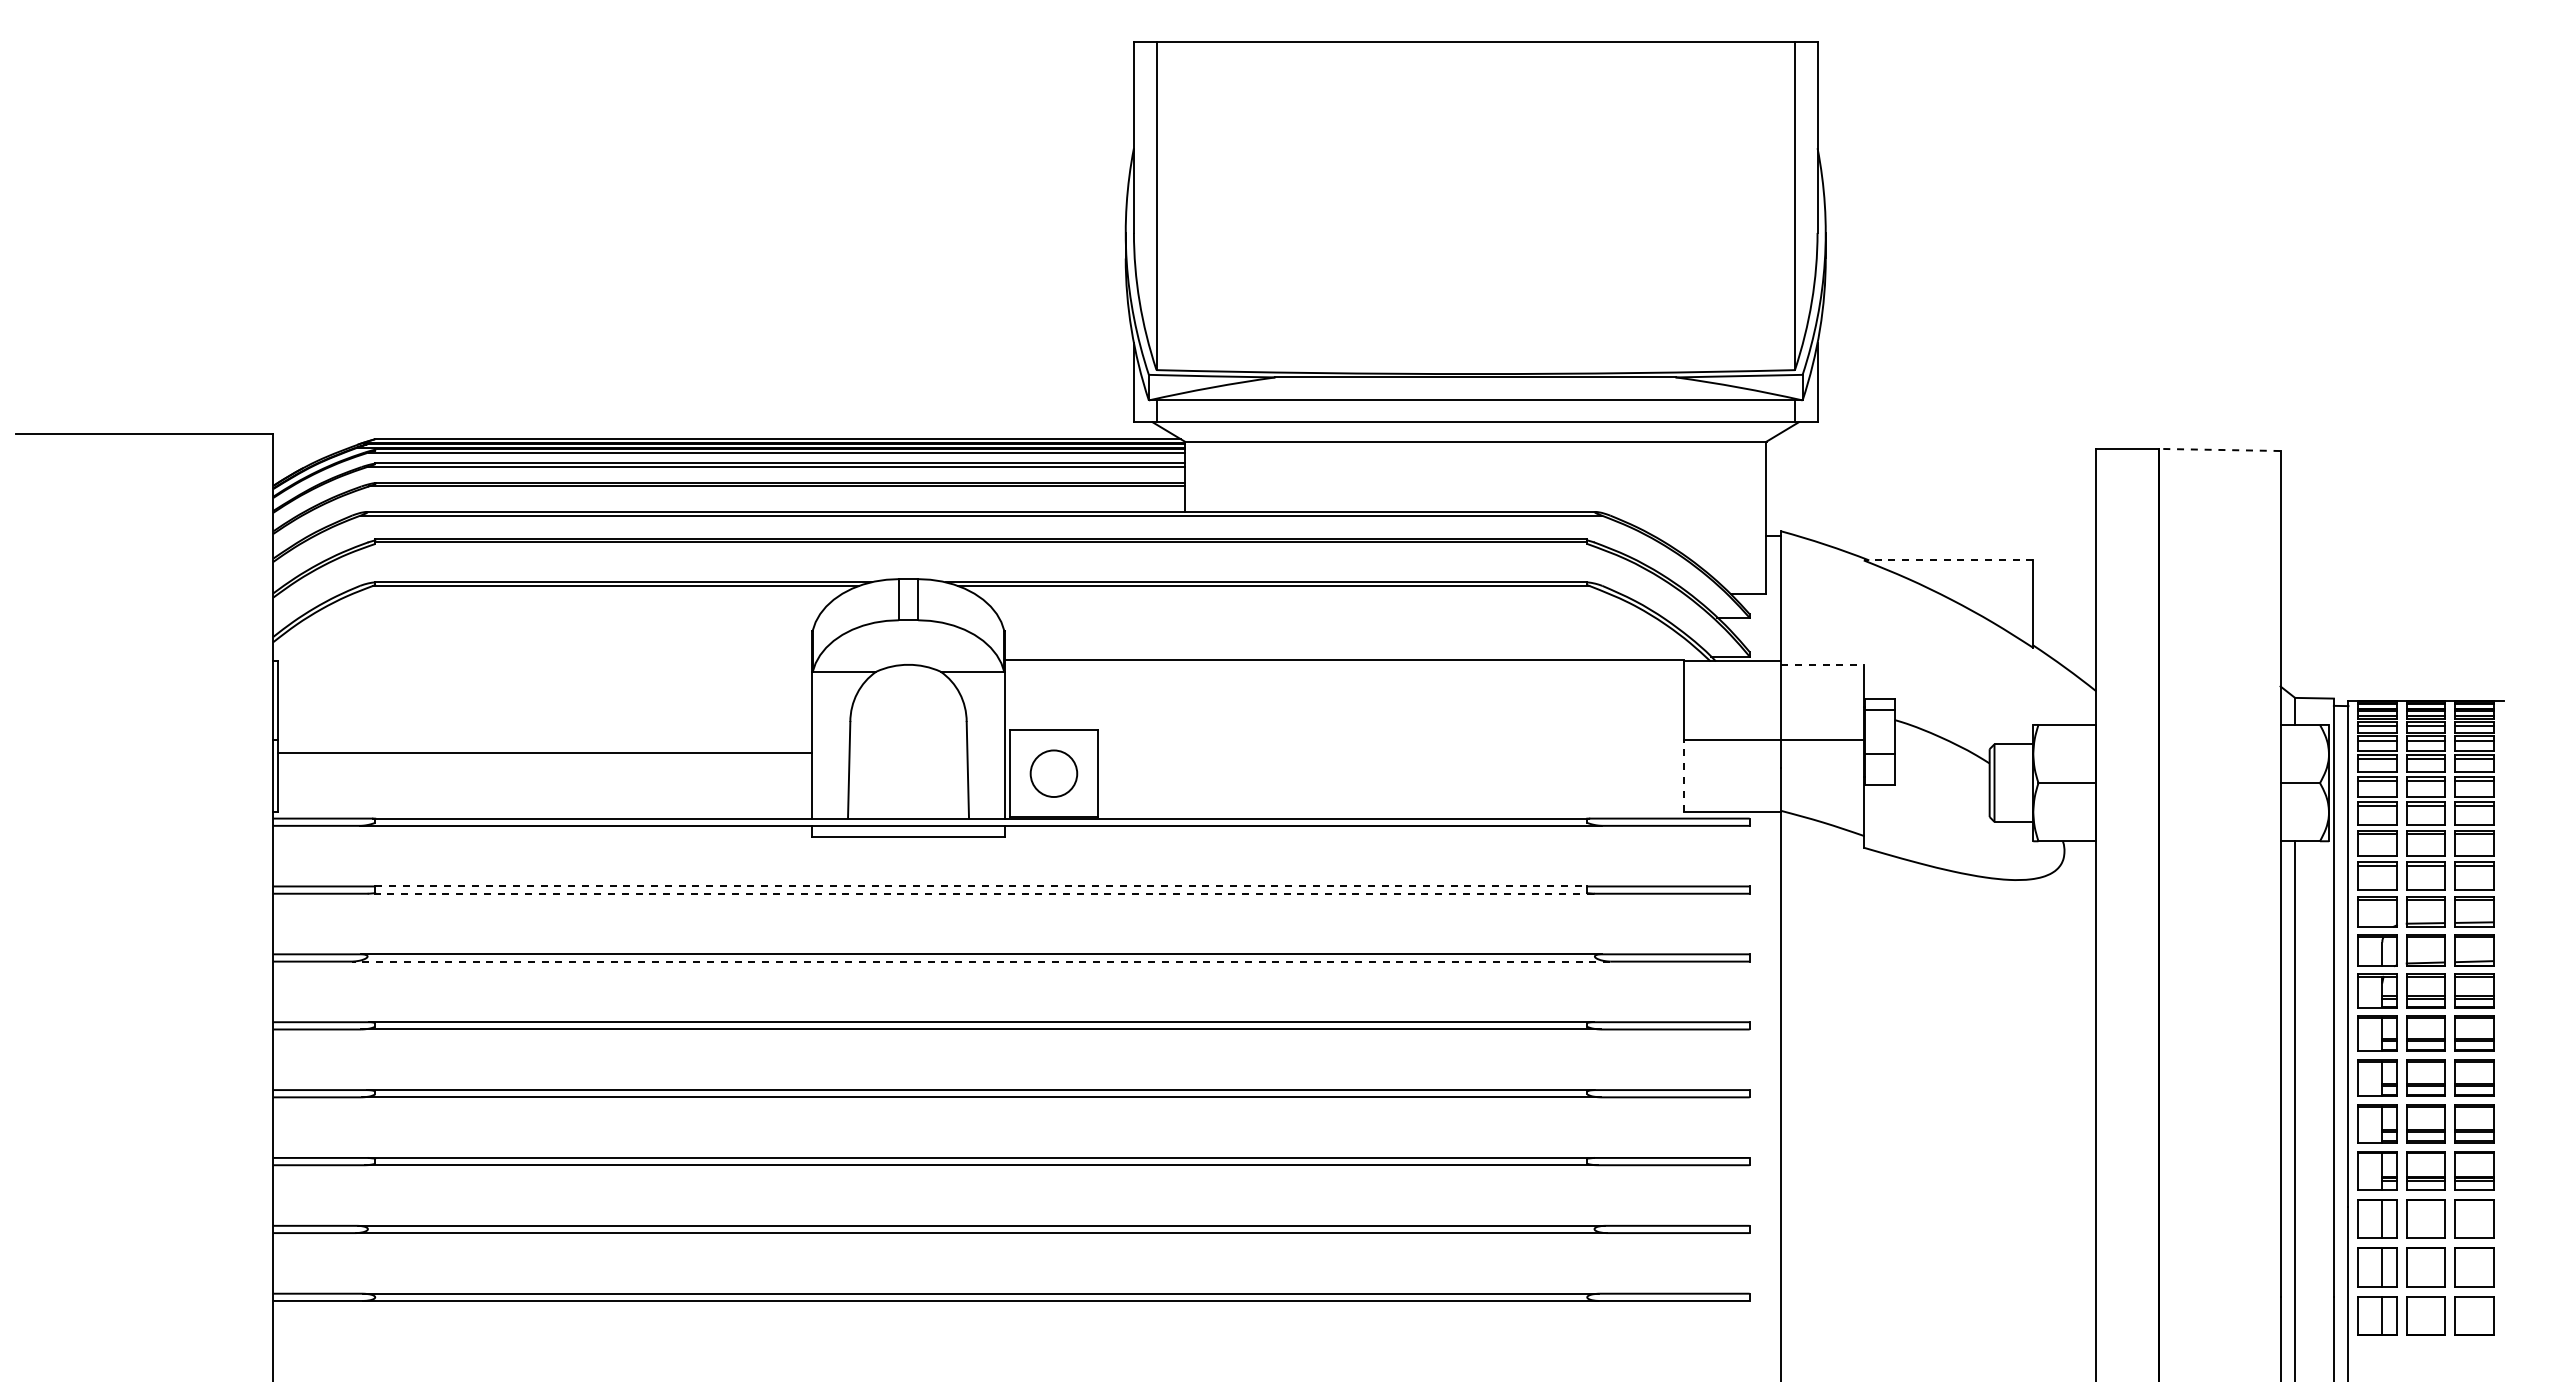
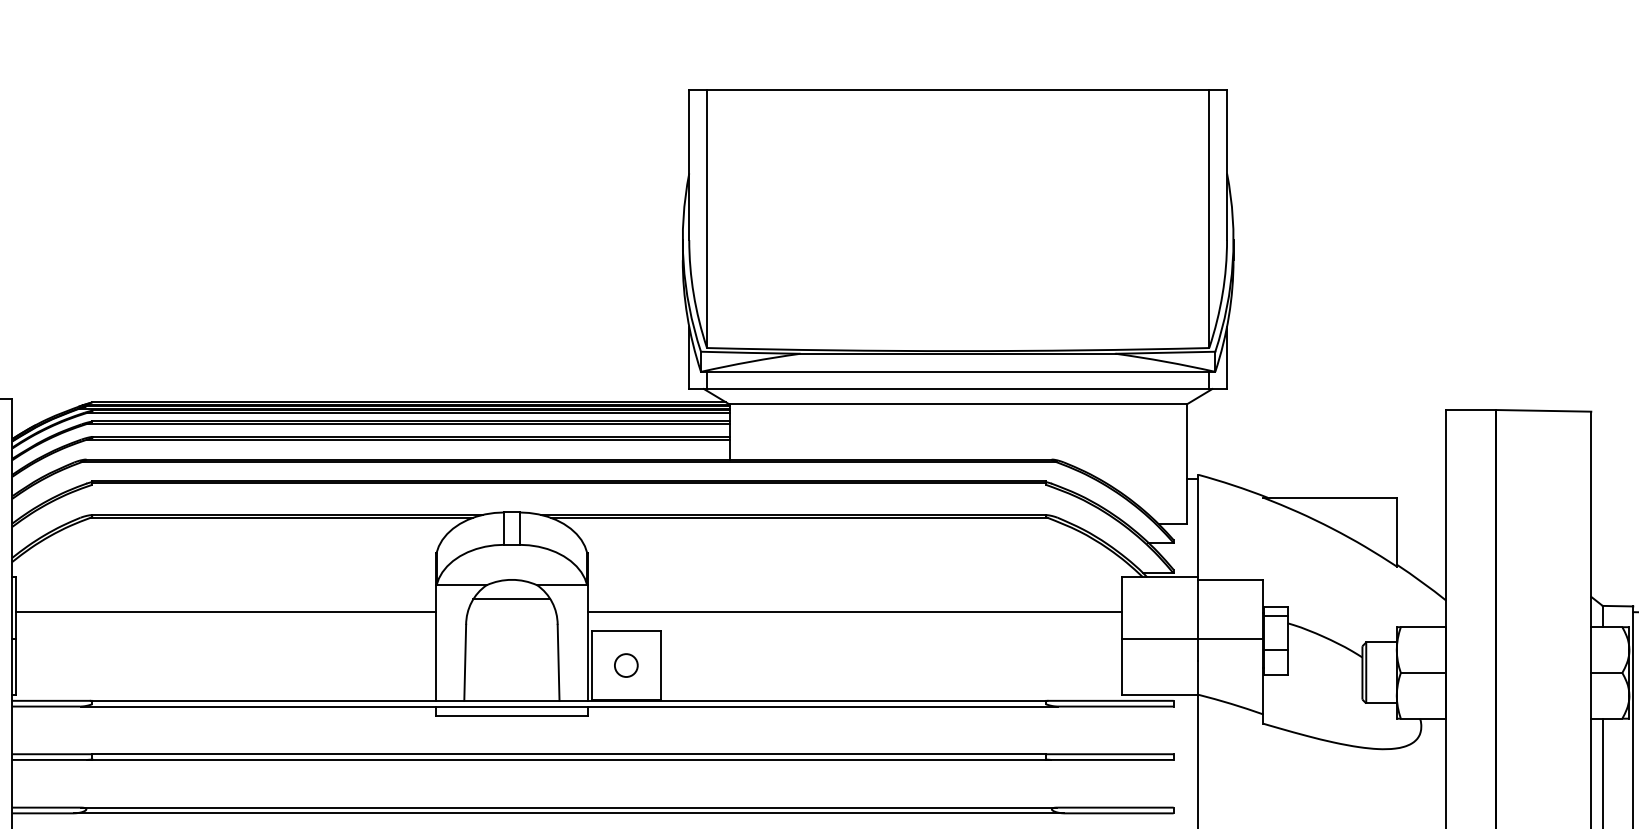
line: (2219, 449) -> (1543, 410), dashed -> solid
line: (1948, 560) -> (1330, 497), dashed -> solid
line: (1344, 659) -> (854, 611), moved
line: (1822, 664) -> (1230, 579), dashed -> solid
line: (908, 689) -> (511, 599), added
line: (544, 752) -> (225, 611), moved
circle: (1053, 773) -> (625, 665), size x0.62
line: (1684, 775) -> (1122, 666), dashed -> solid
line: (981, 886) -> (569, 754), dashed -> solid
line: (981, 893) -> (569, 759), dashed -> solid
line: (981, 961) -> (569, 813), dashed -> solid

